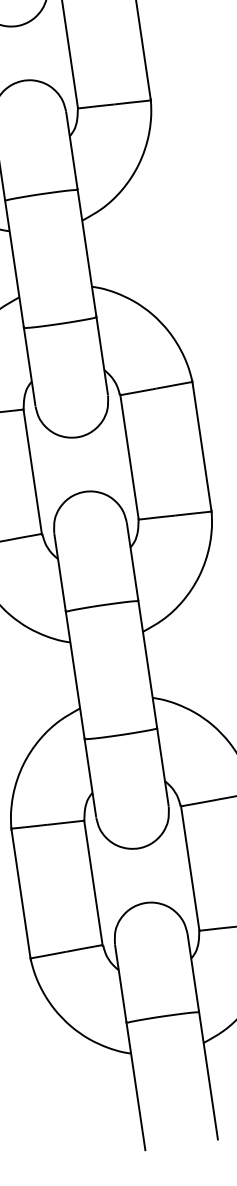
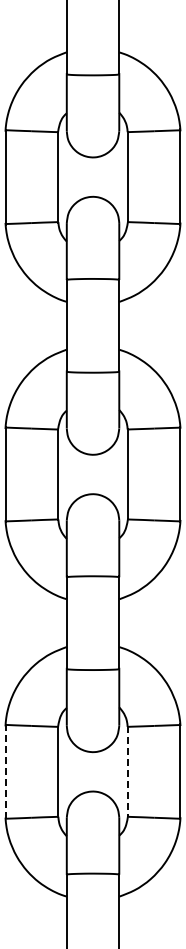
line: (191, 869) -> (128, 772), solid -> dashed
line: (20, 894) -> (5, 772), solid -> dashed

